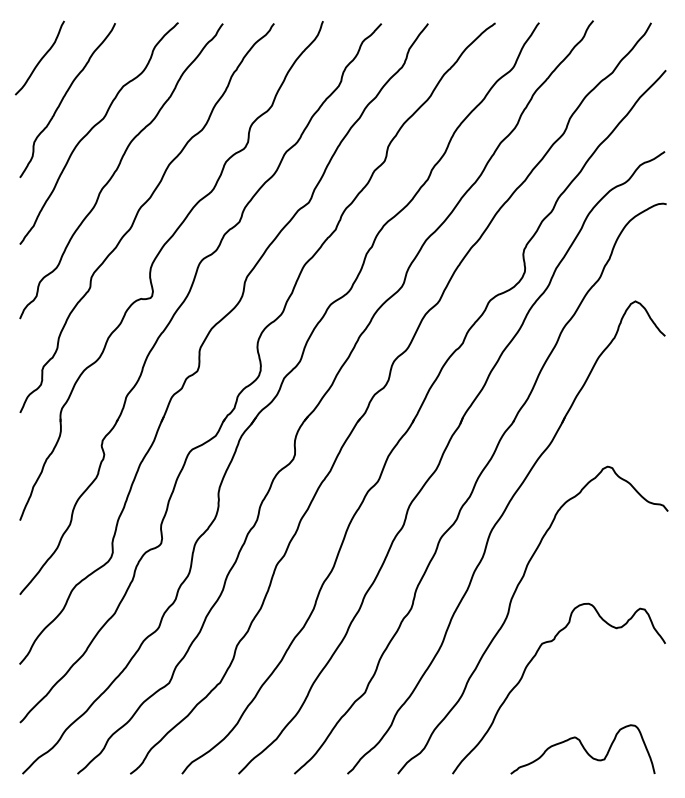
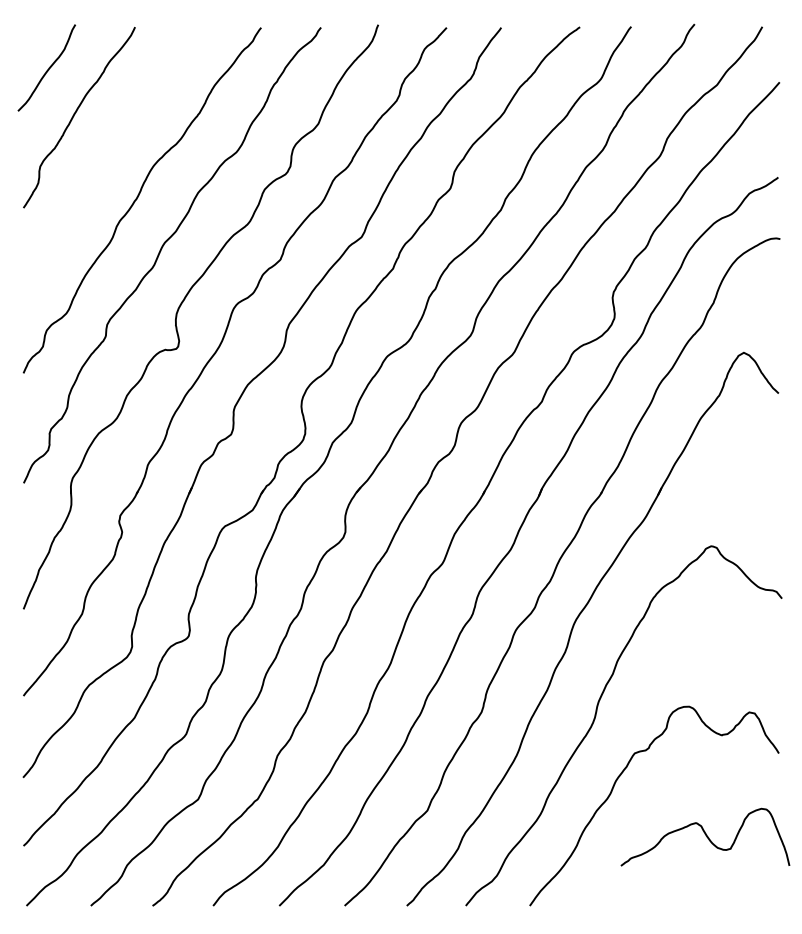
curve: (94, 127) -> (110, 149), removed
curve: (583, 748) -> (705, 835), moved

